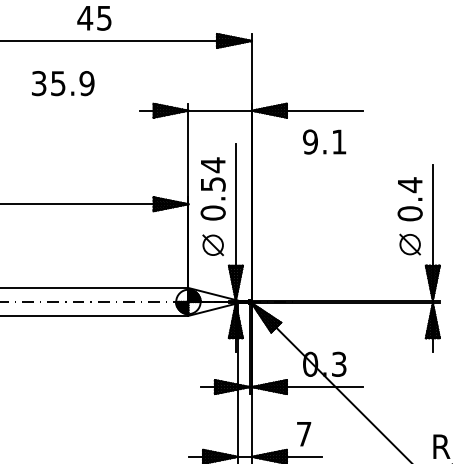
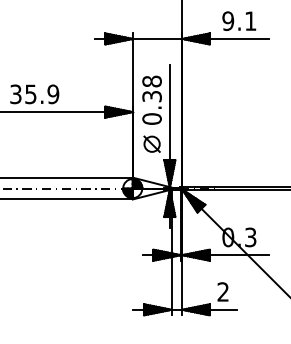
text: (63, 83) -> (34, 94), moved
text: (324, 141) -> (239, 20), moved
text: (212, 173) -> (151, 88), 0.54 -> 0.38
text: (303, 433) -> (222, 291), 7 -> 2

